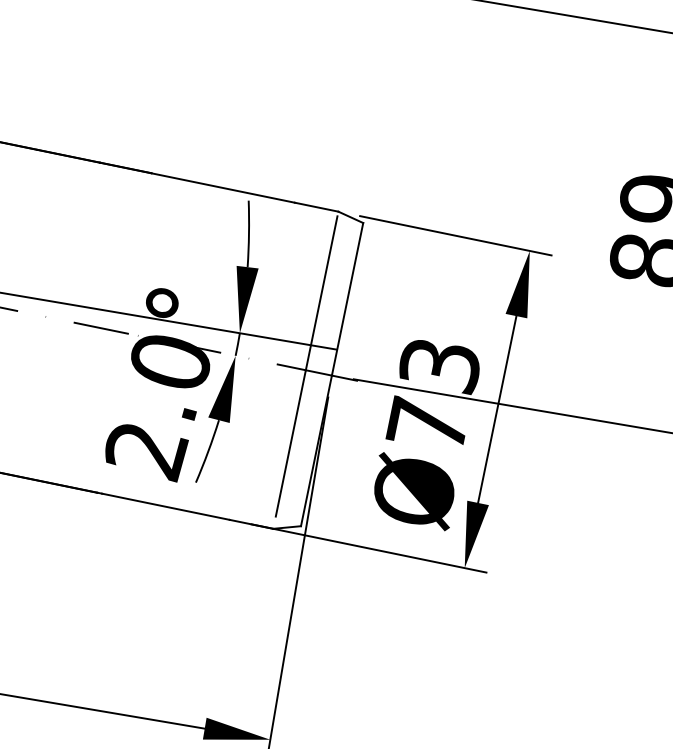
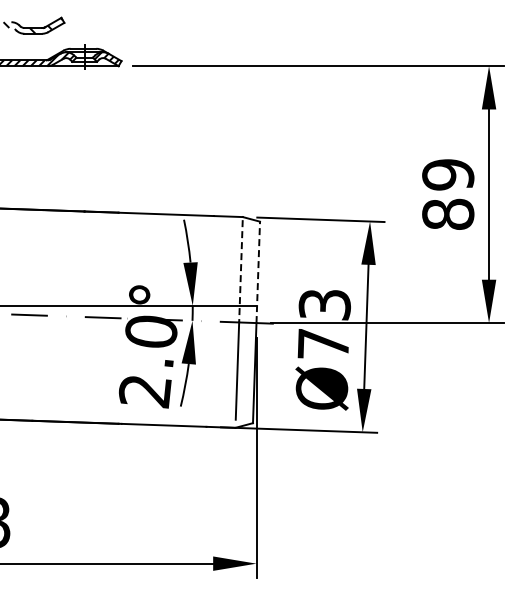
line: (320, 293) -> (240, 271), solid -> dashed
line: (347, 299) -> (258, 272), solid -> dashed

